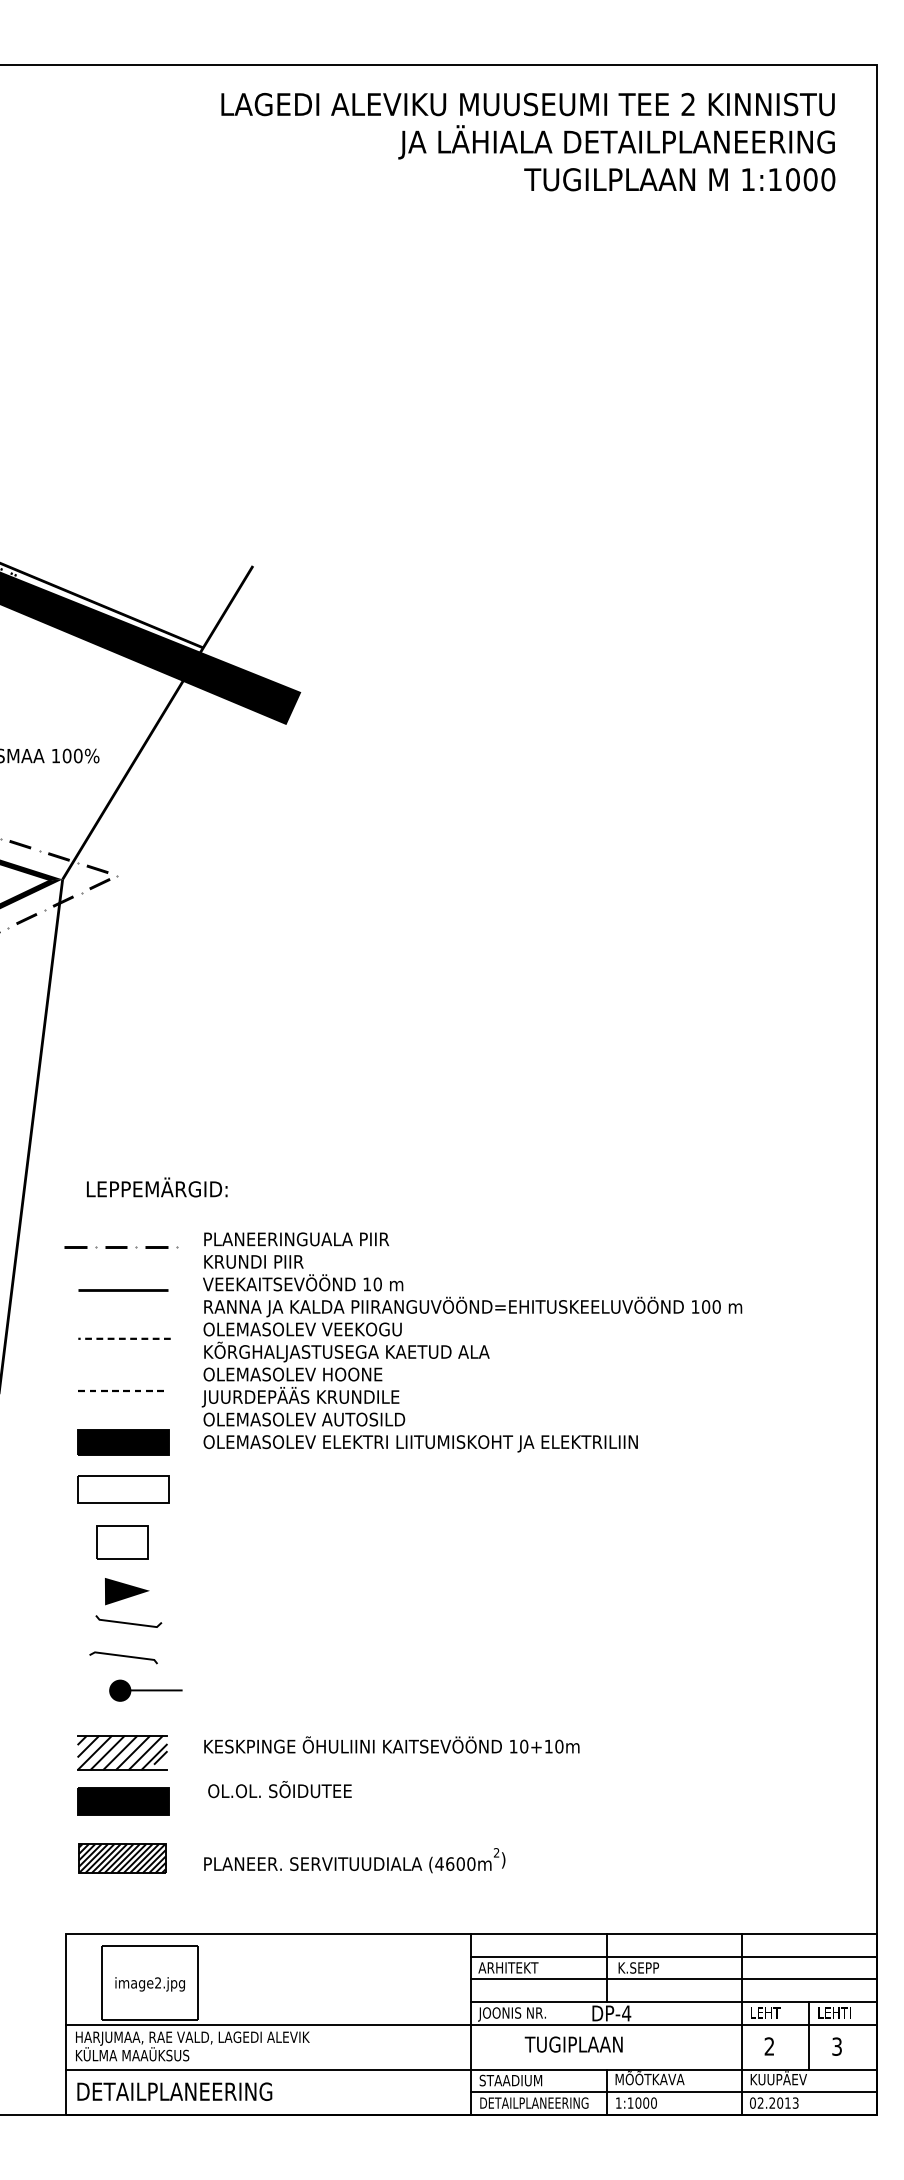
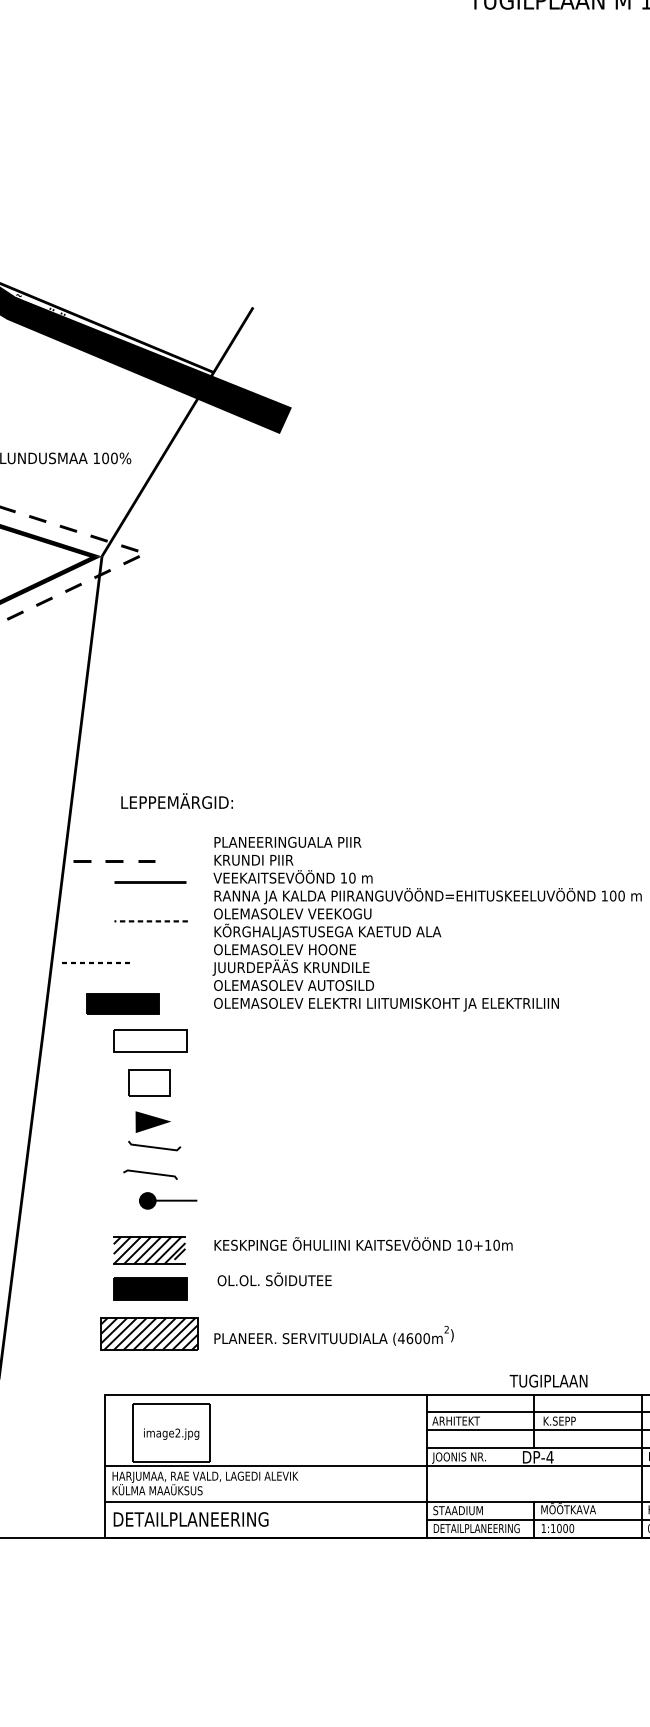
line: (121, 1247) -> (118, 861), moved
line: (118, 1390) -> (93, 962), moved
part: (123, 1442) -> (122, 1003), moved
part: (122, 1858) -> (149, 1334), size x1.4
text: (573, 2044) -> (548, 1381), moved

